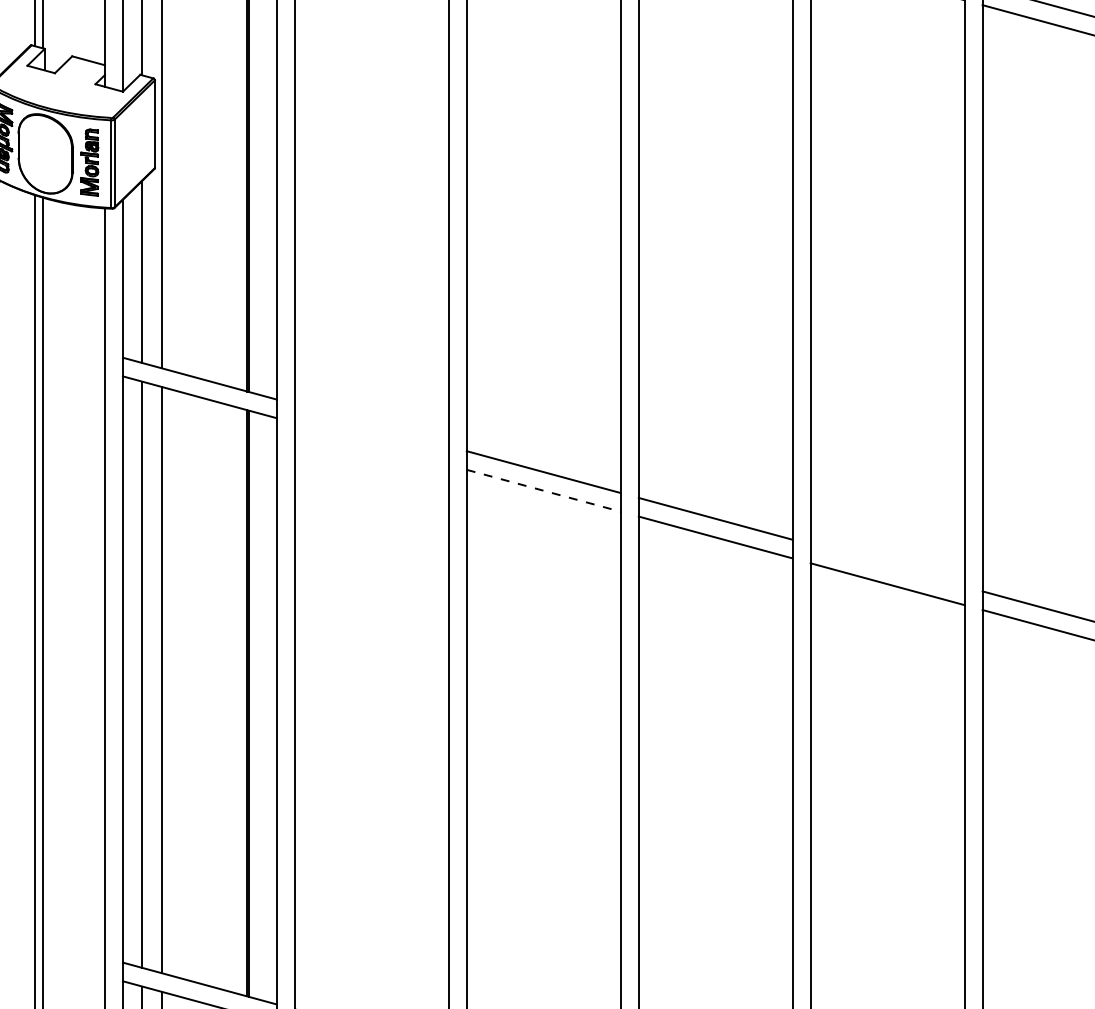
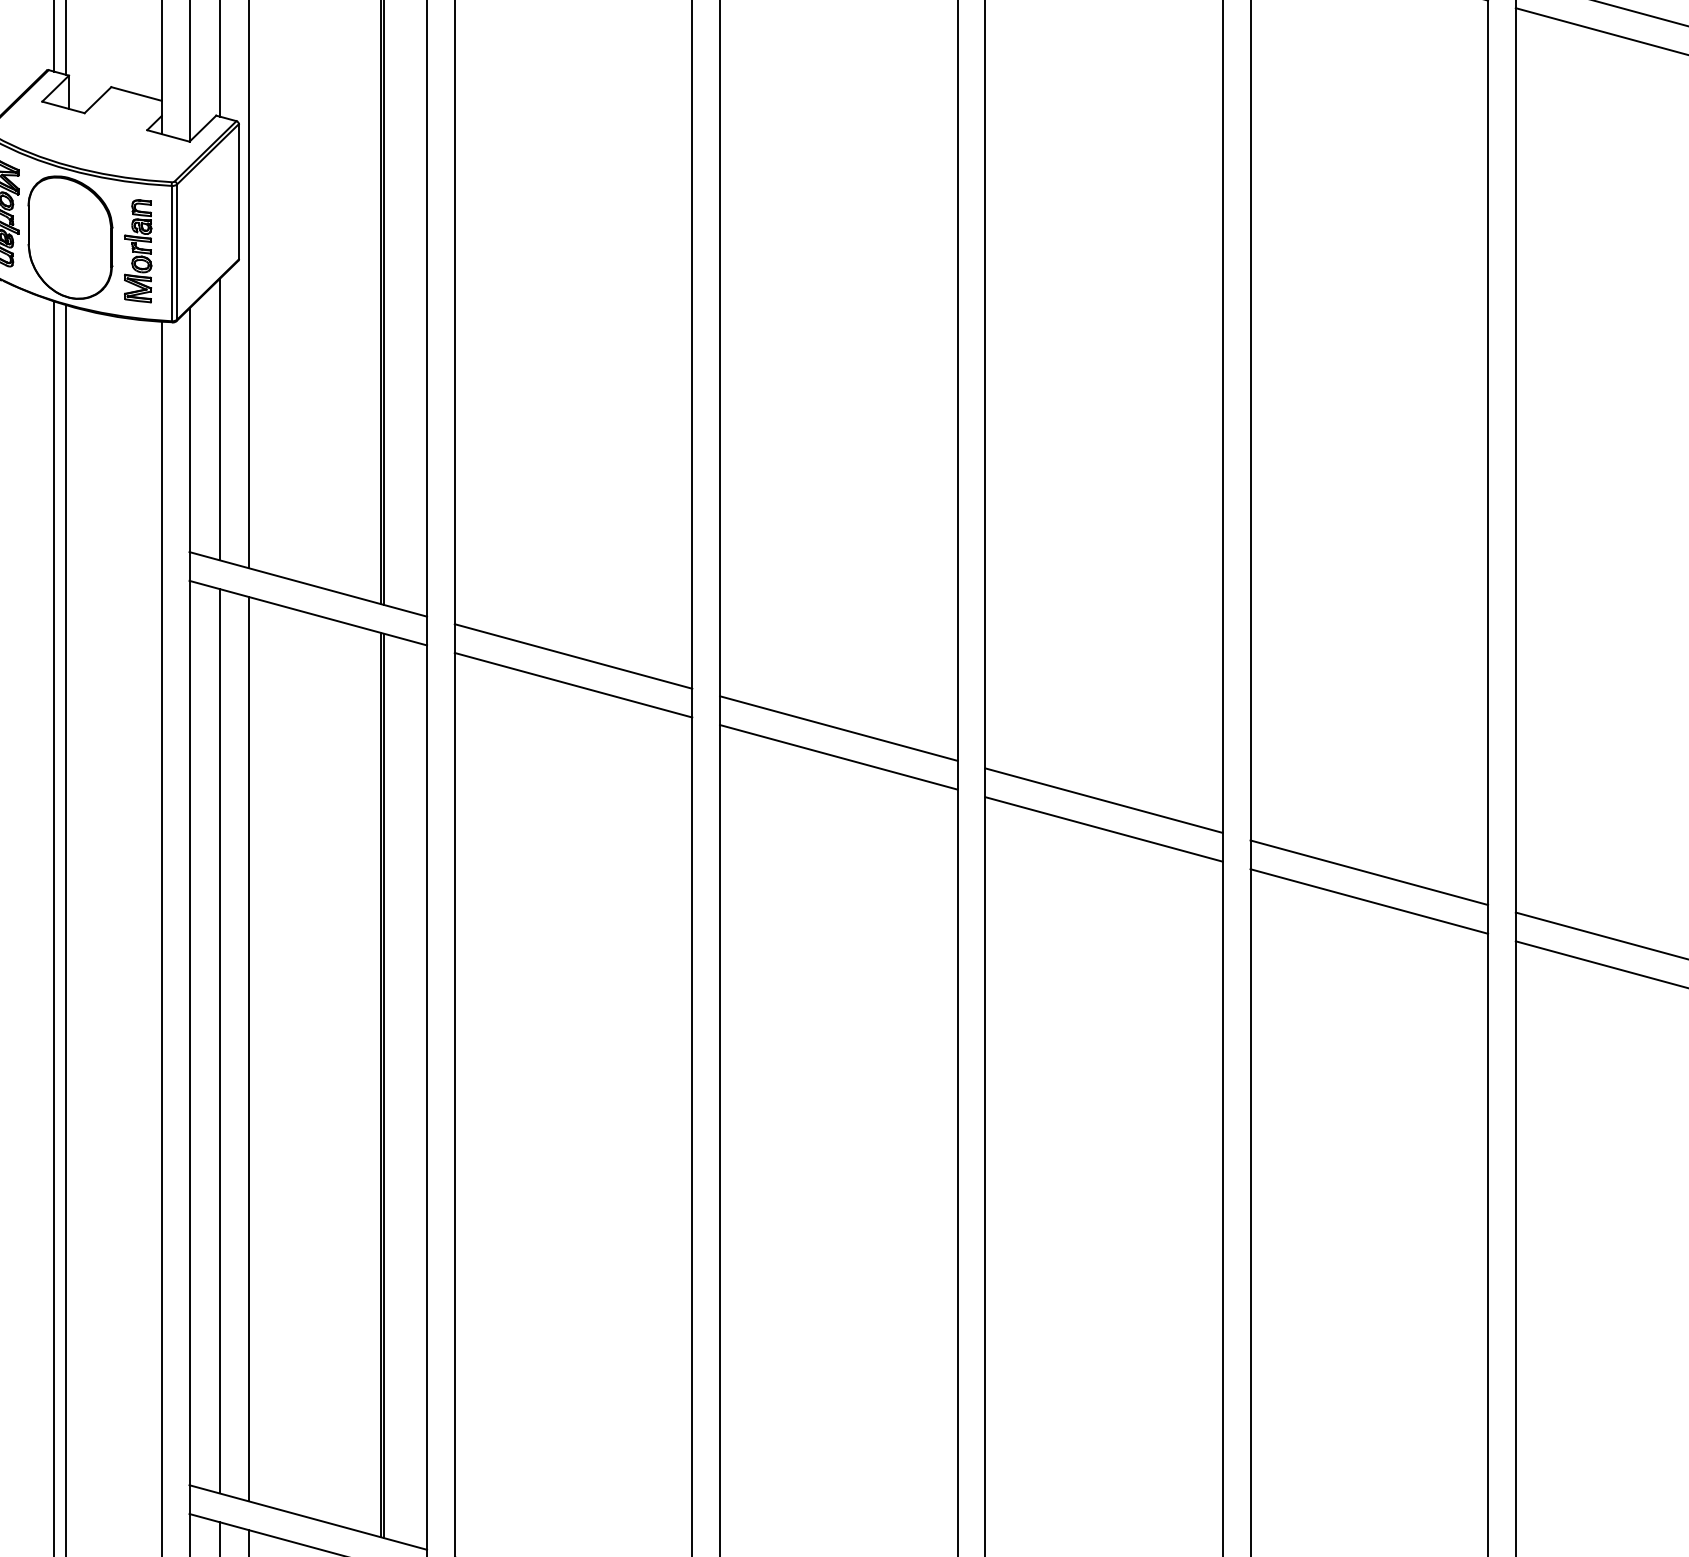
line: (371, 425) -> (572, 656), added
line: (371, 443) -> (572, 684), added
line: (543, 490) -> (838, 756), dashed -> solid
line: (887, 565) -> (1369, 872), added

